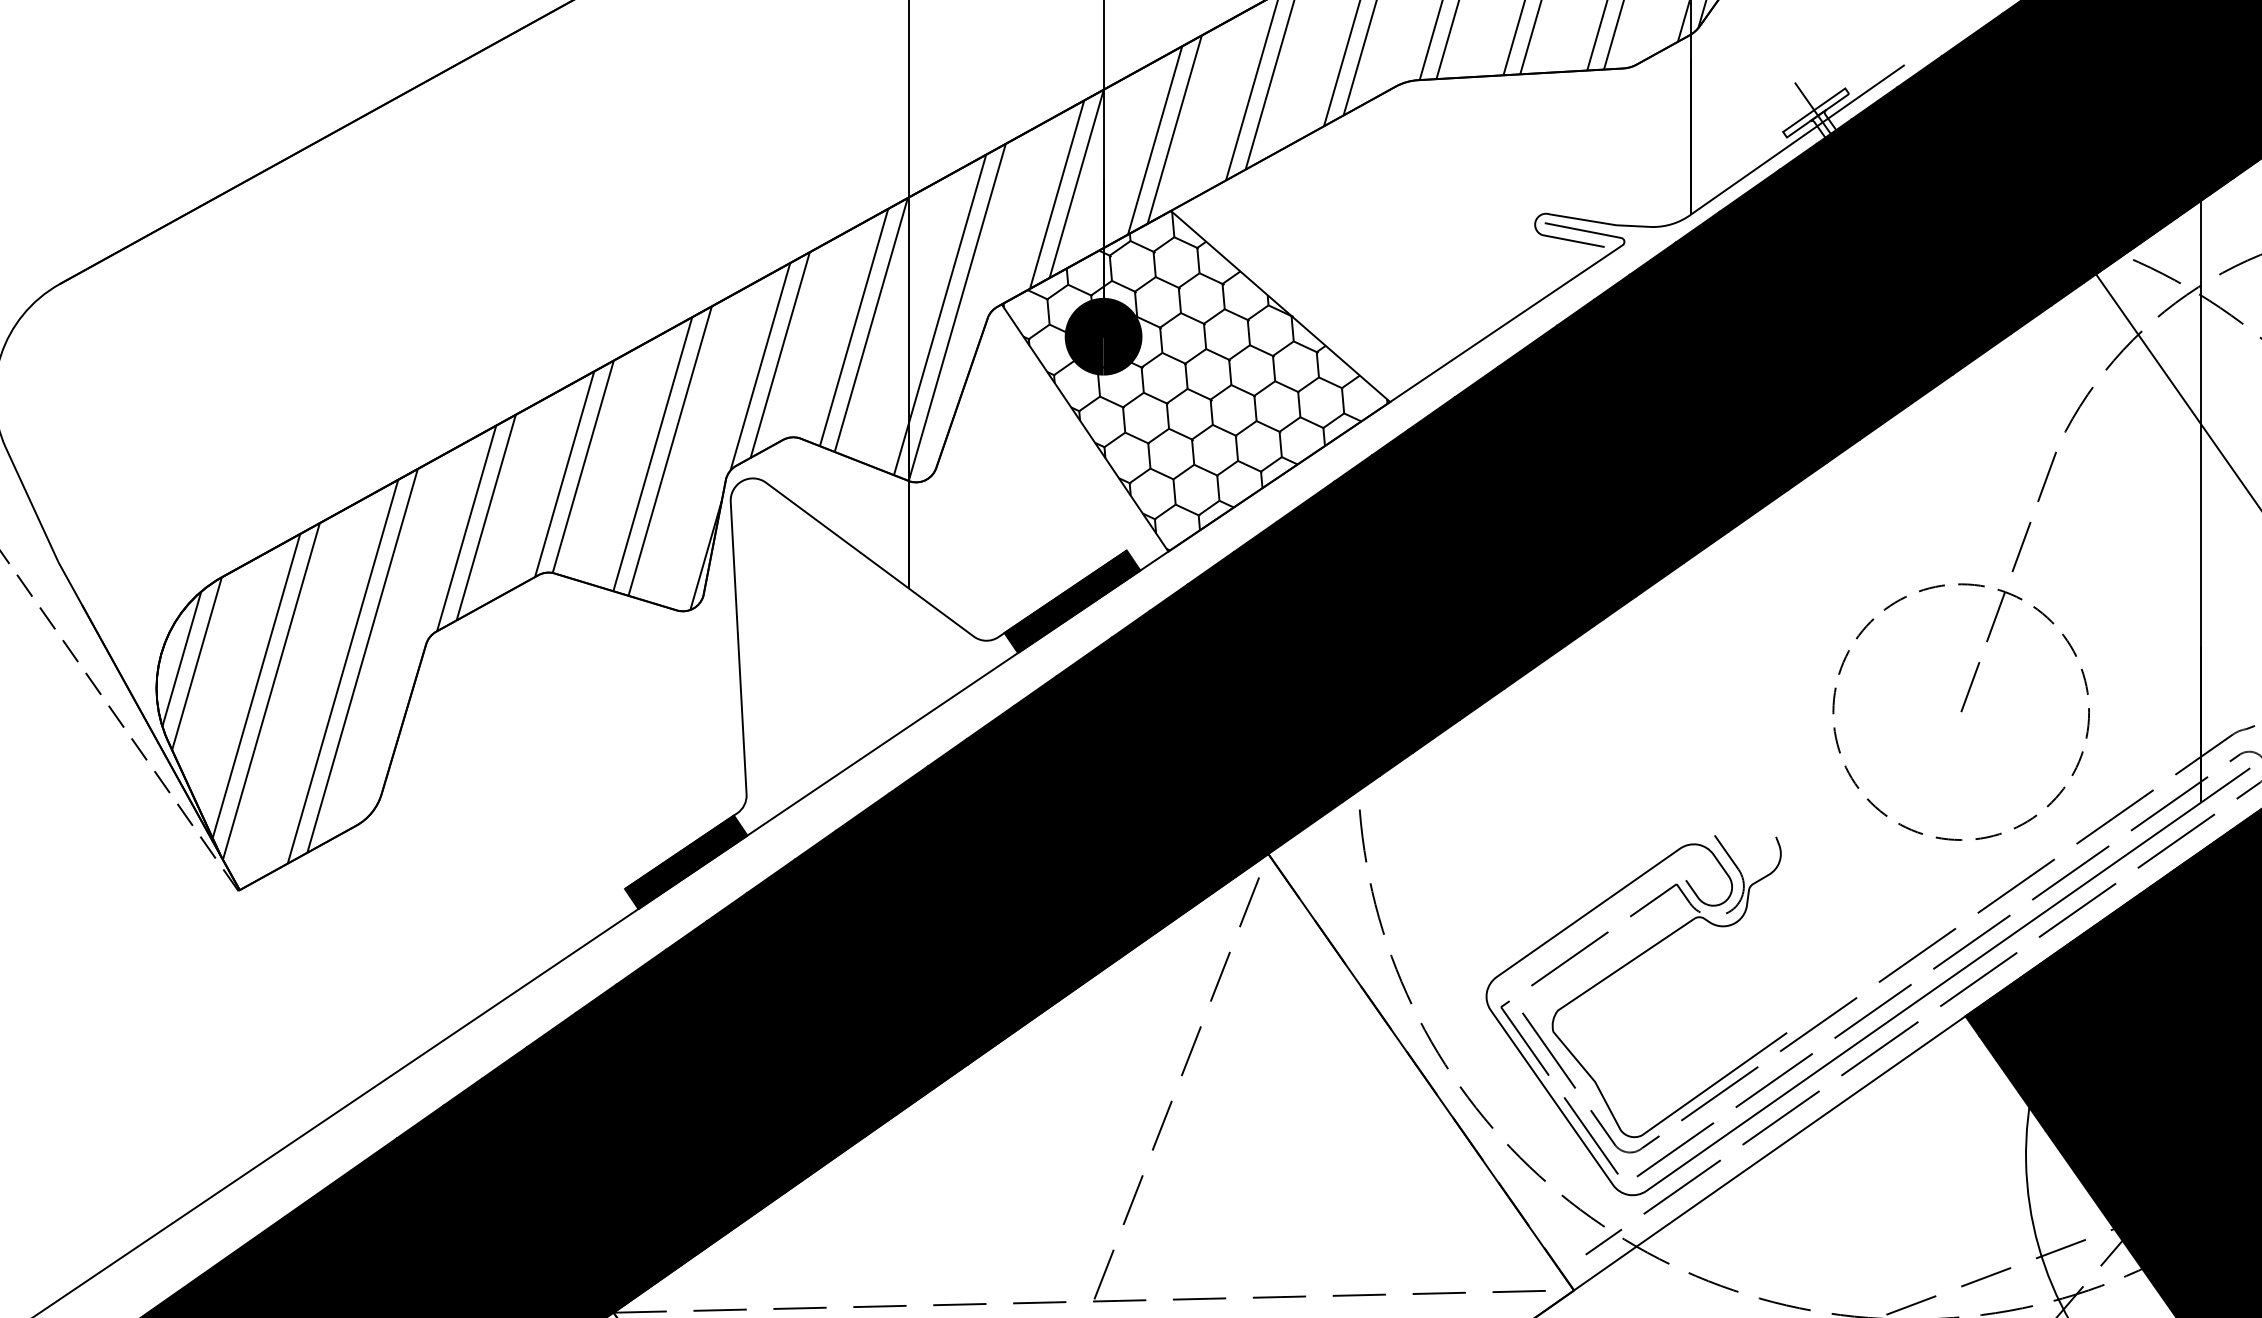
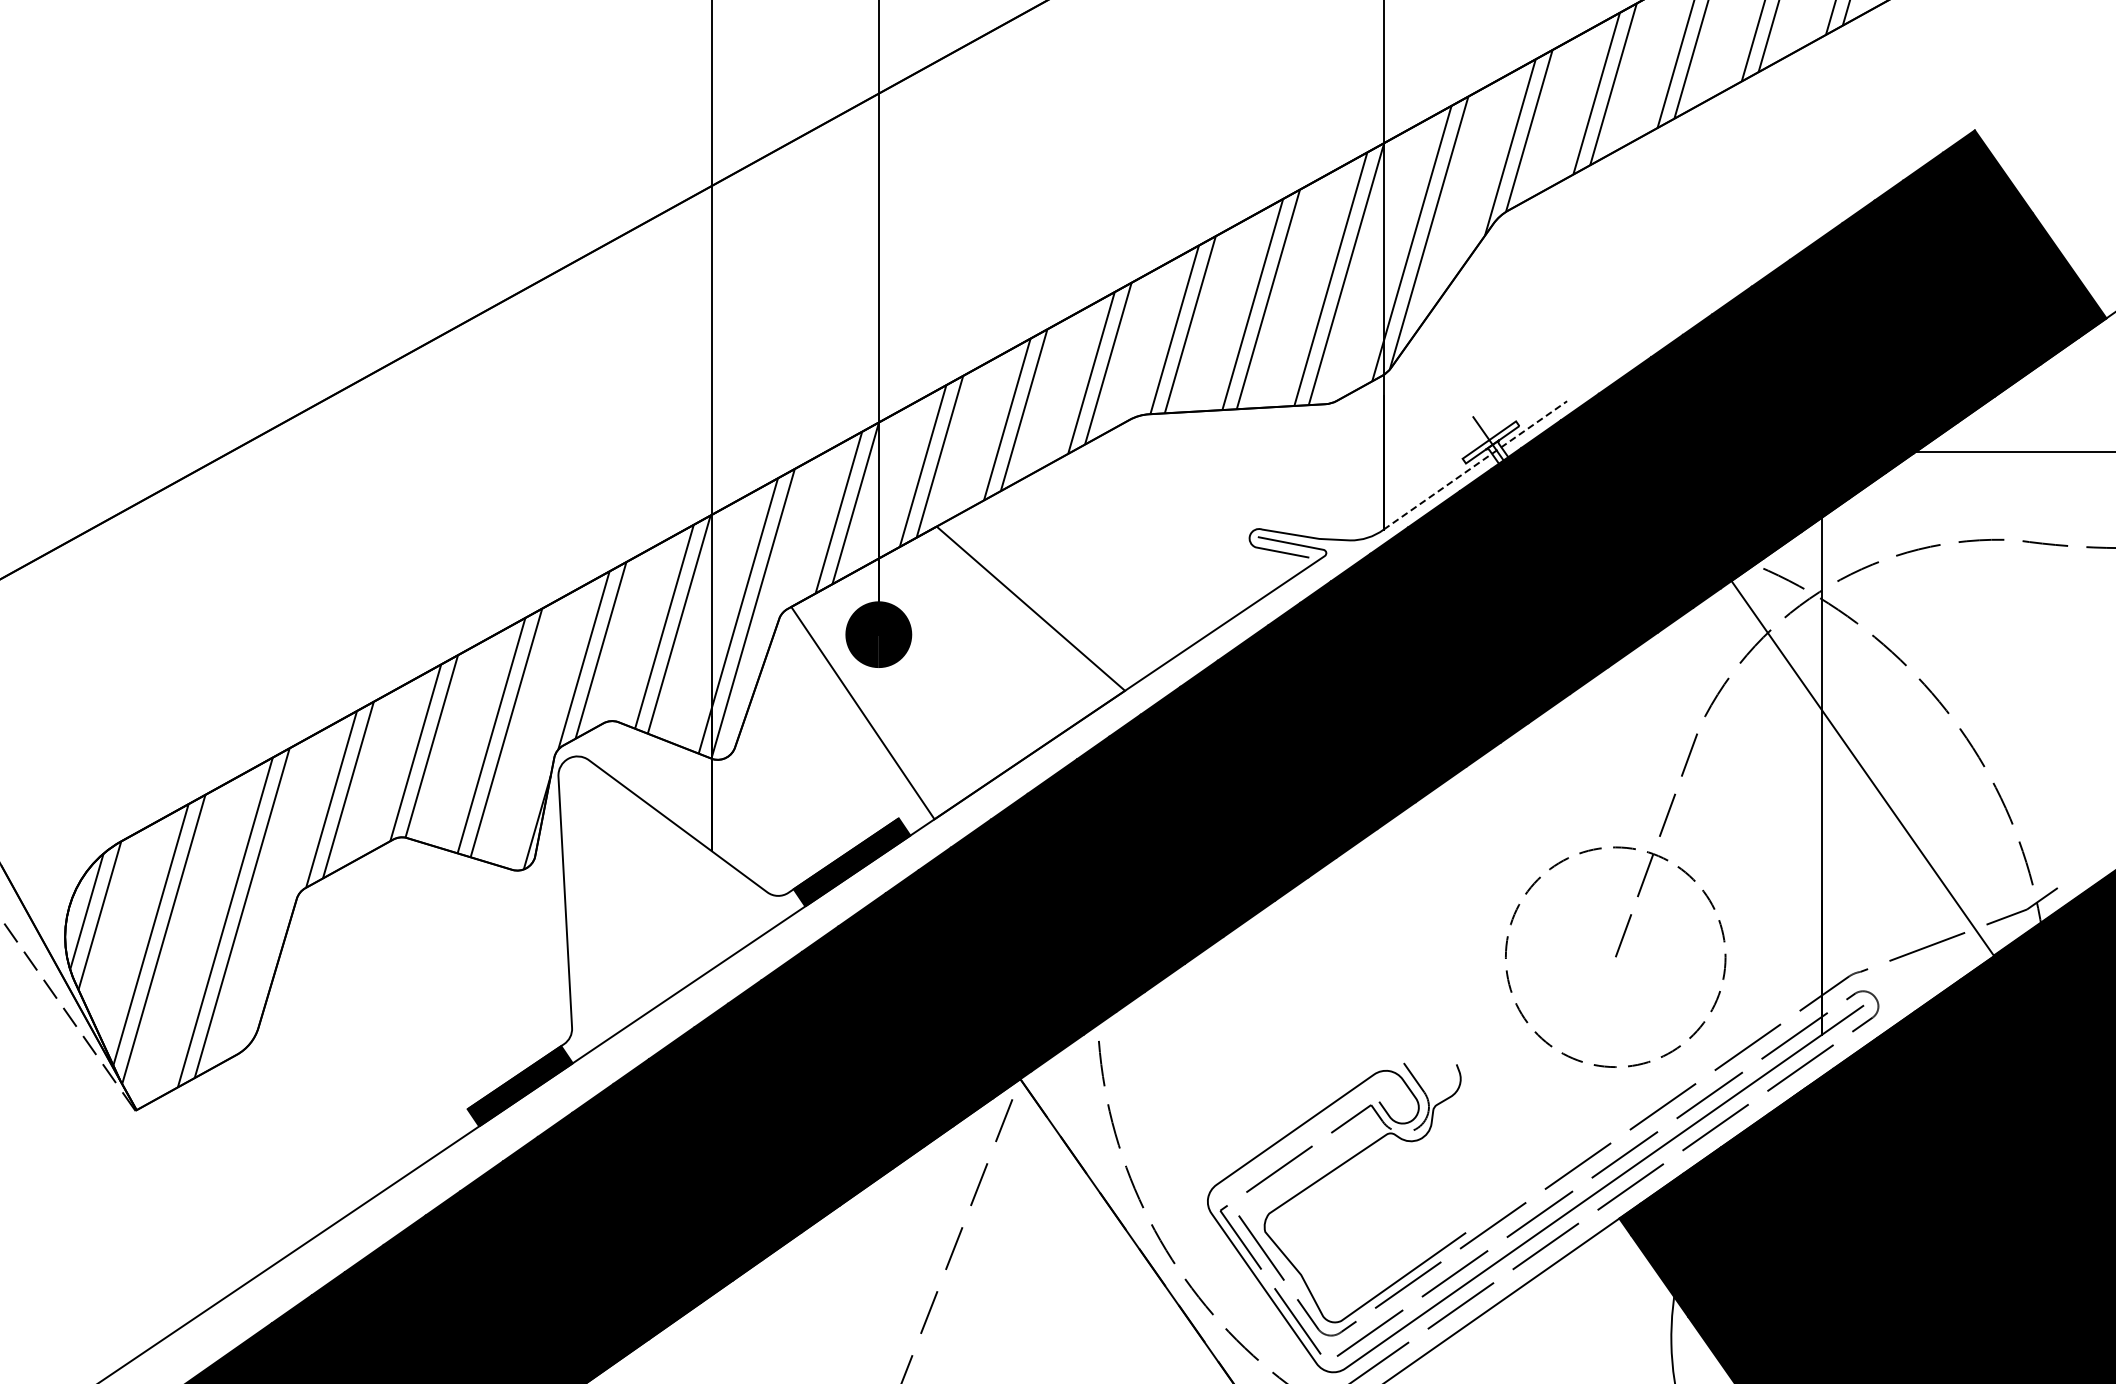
line: (1798, 139) -> (1475, 465), solid -> dashed
hatch: (1195, 380) -> (957, 672), removed

